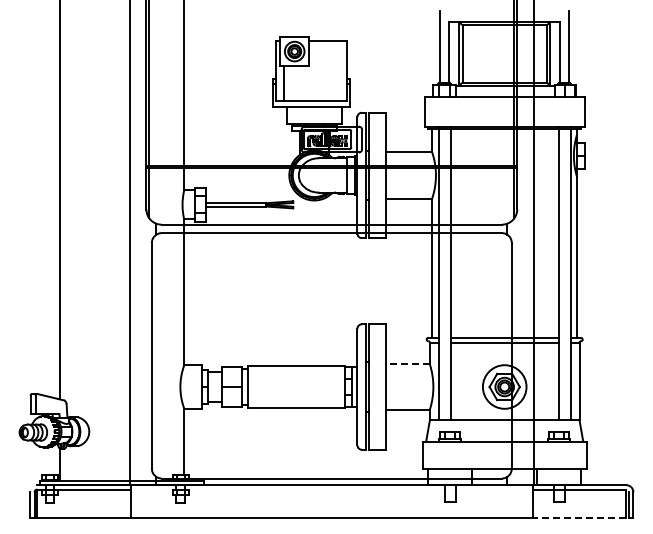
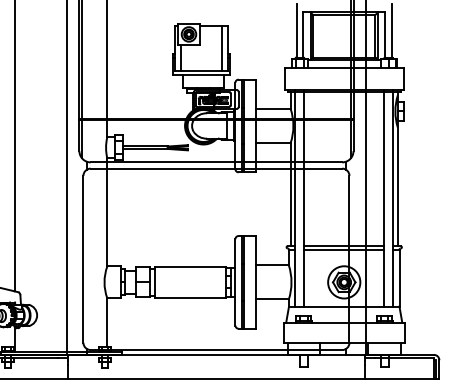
line: (339, 70) -> (222, 48), added
line: (407, 363) -> (272, 265), dashed -> solid
line: (579, 517) -> (399, 378), dashed -> solid

